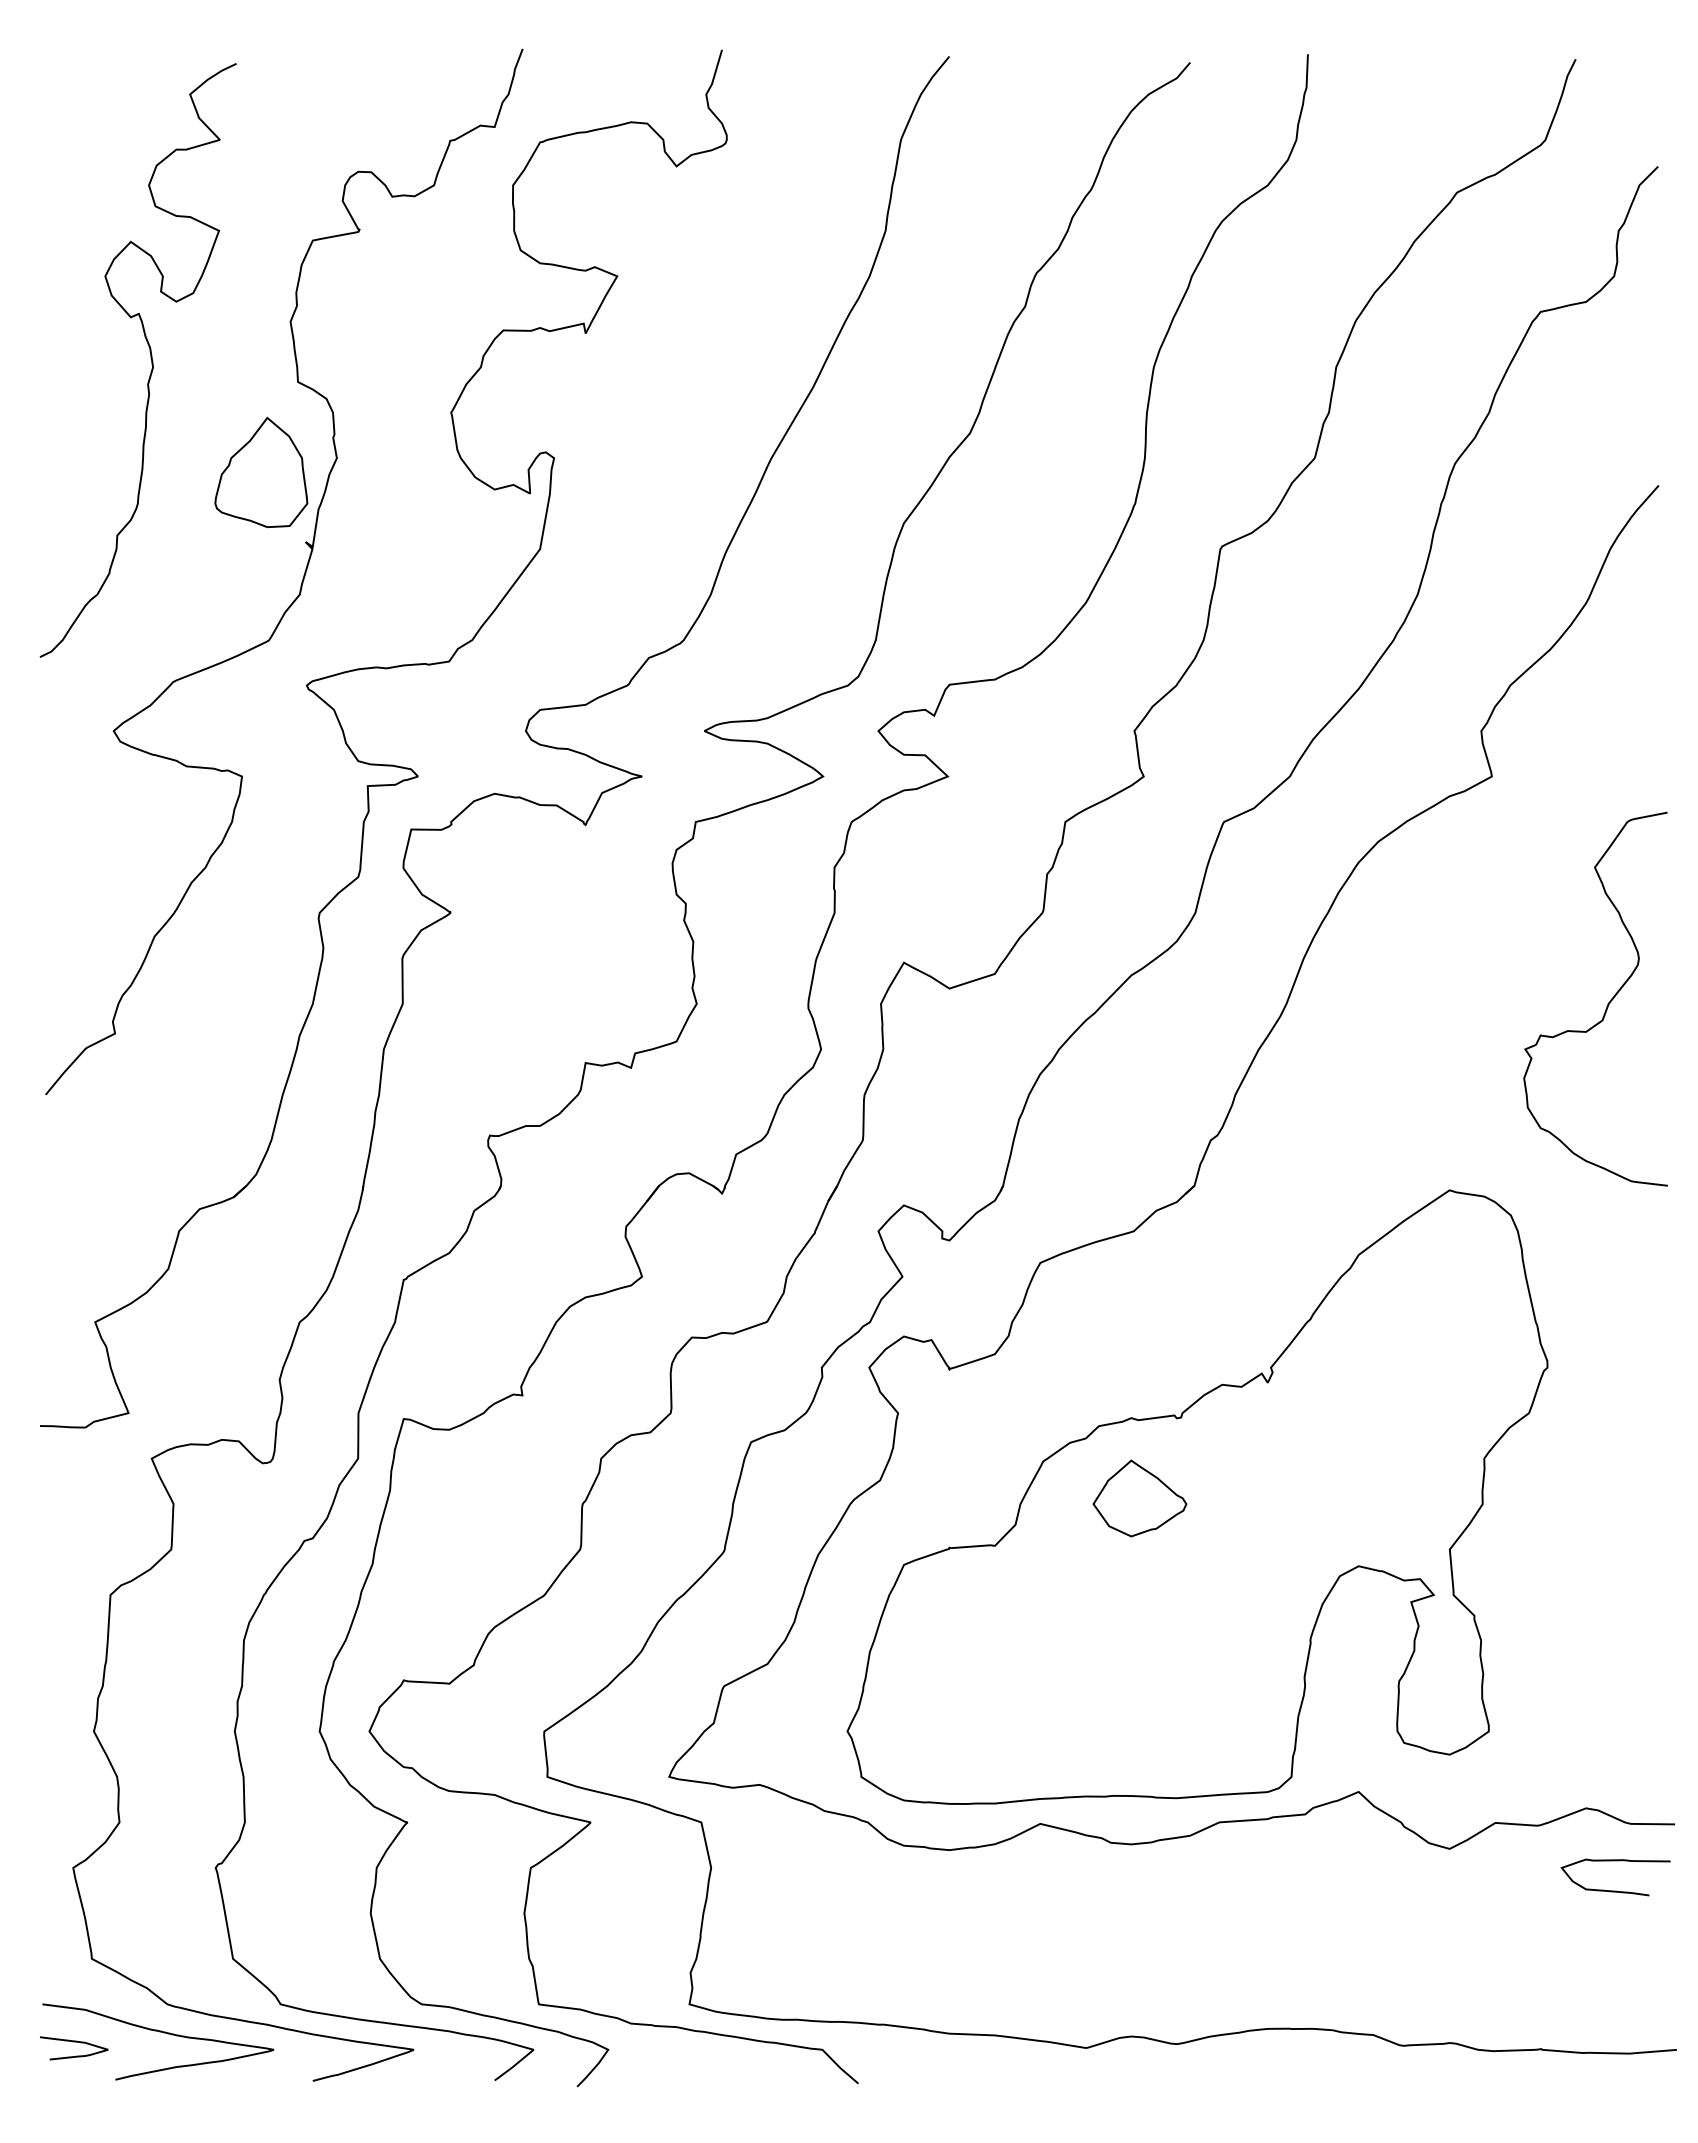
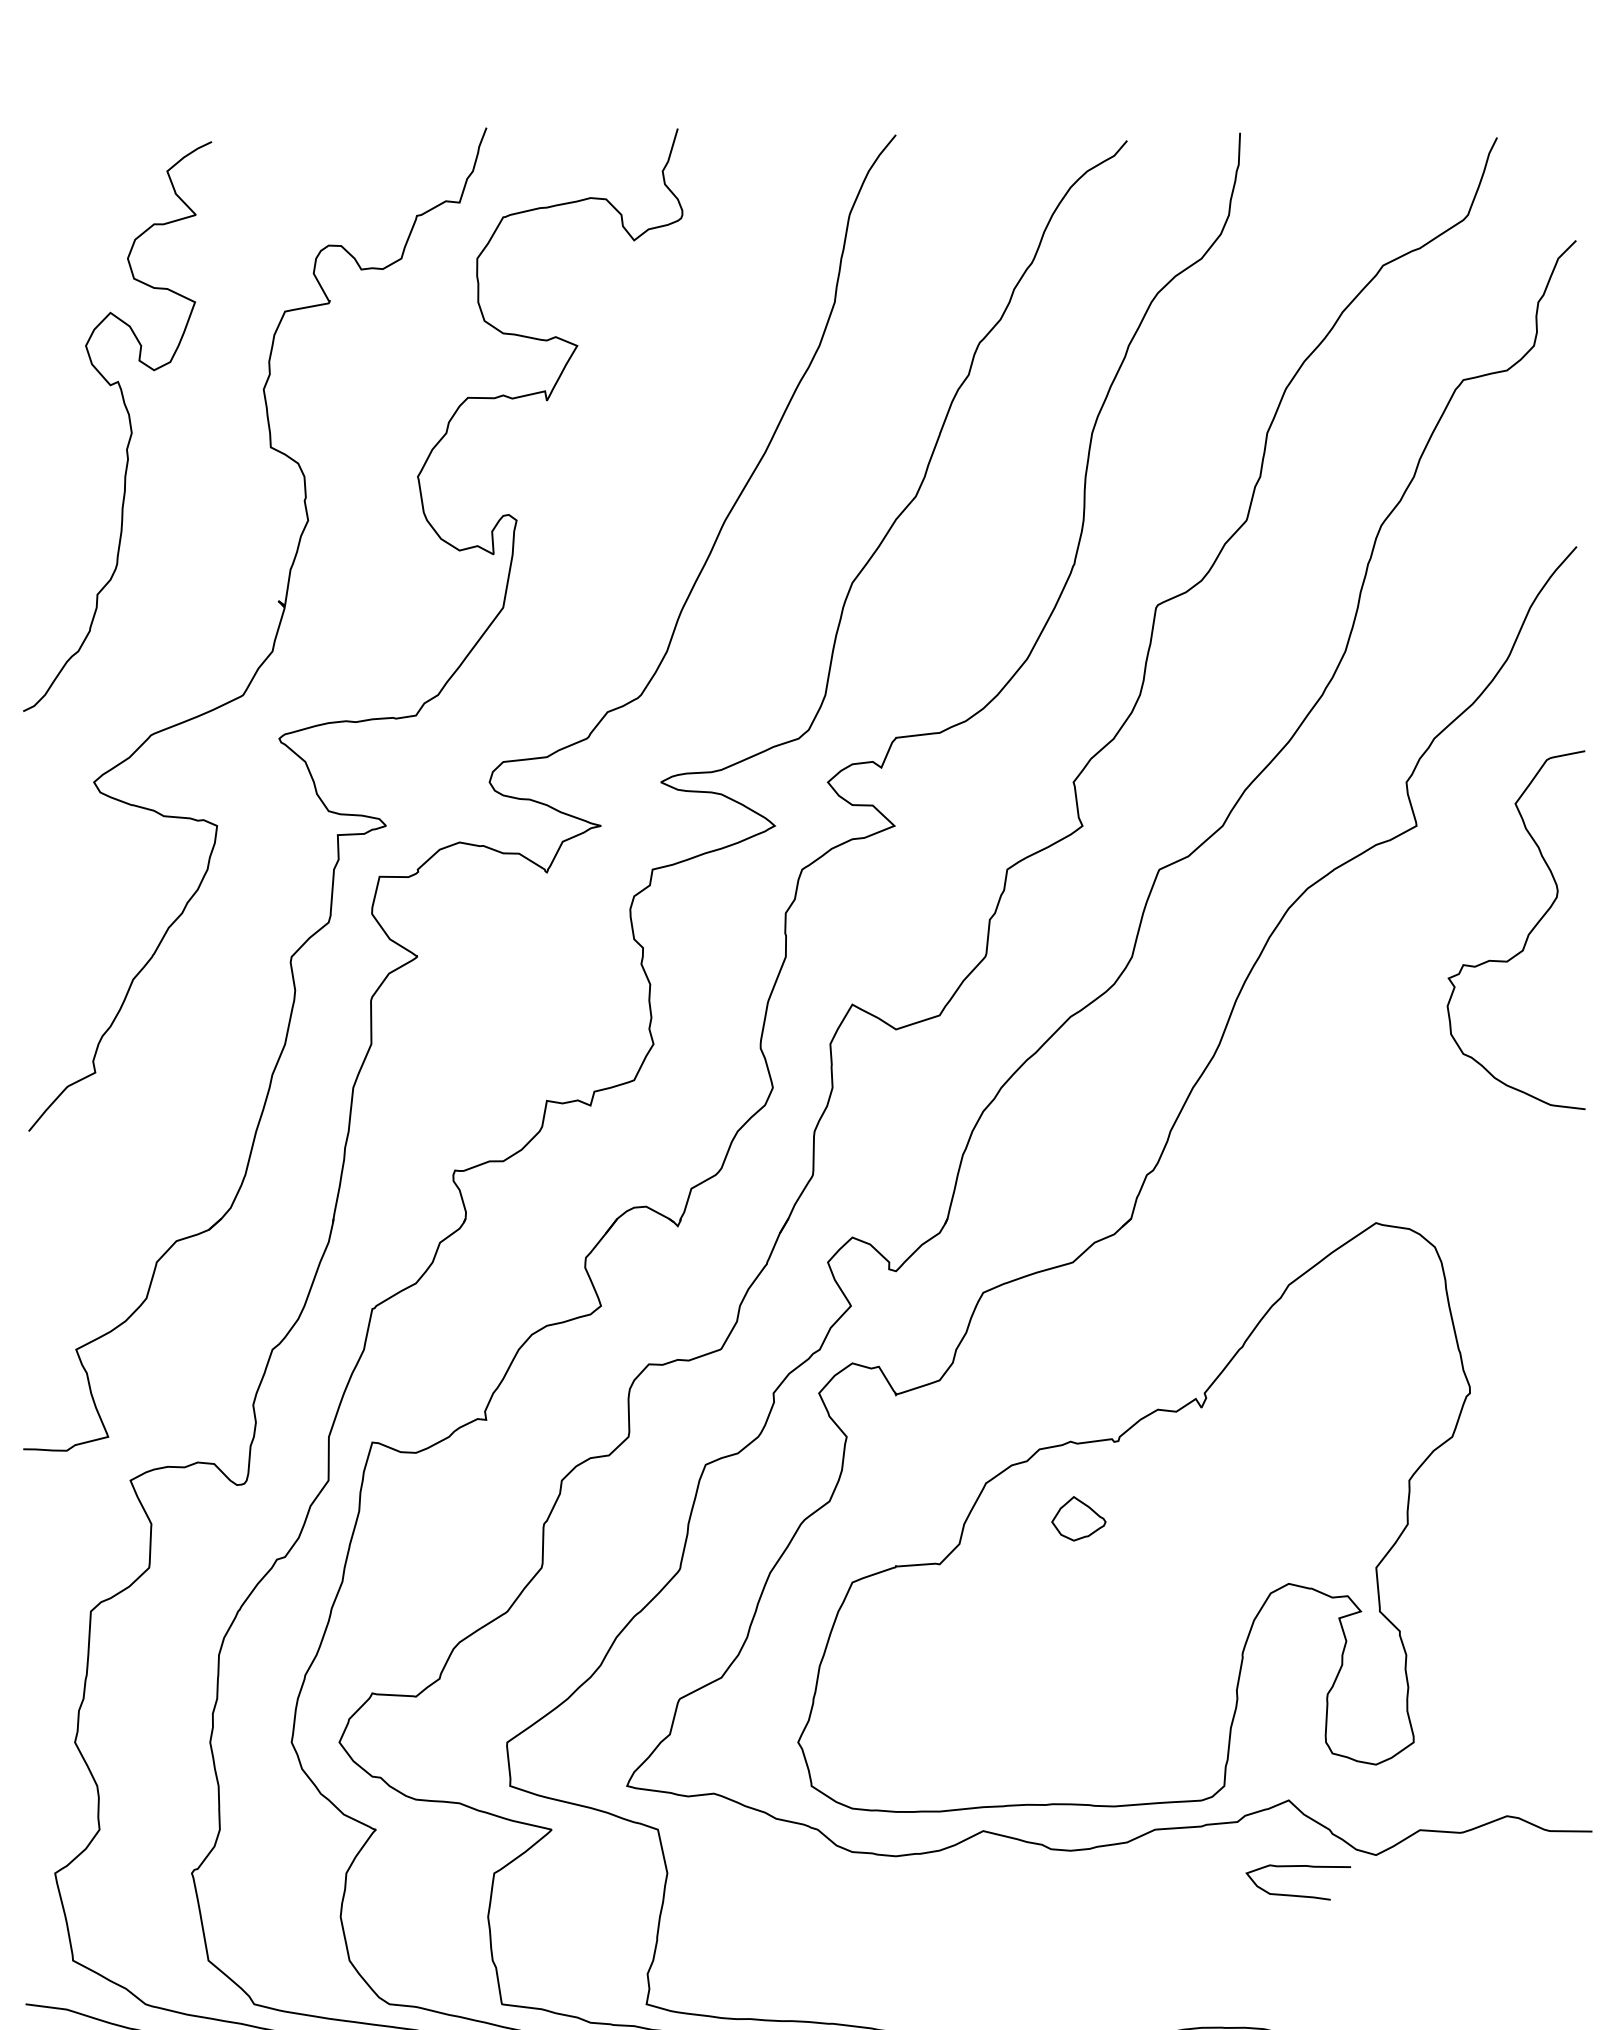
part: (261, 471) -> (235, 533), removed
curve: (1607, 1003) -> (1527, 934), moved
part: (1139, 1498) -> (1078, 1518), size x0.6
curve: (1615, 1890) -> (1298, 1895), moved

